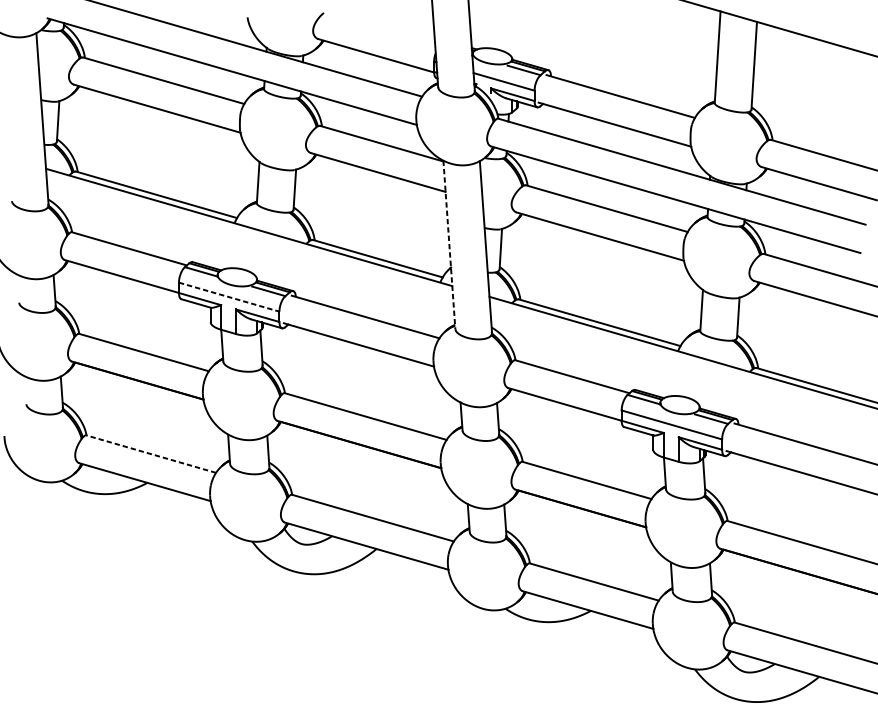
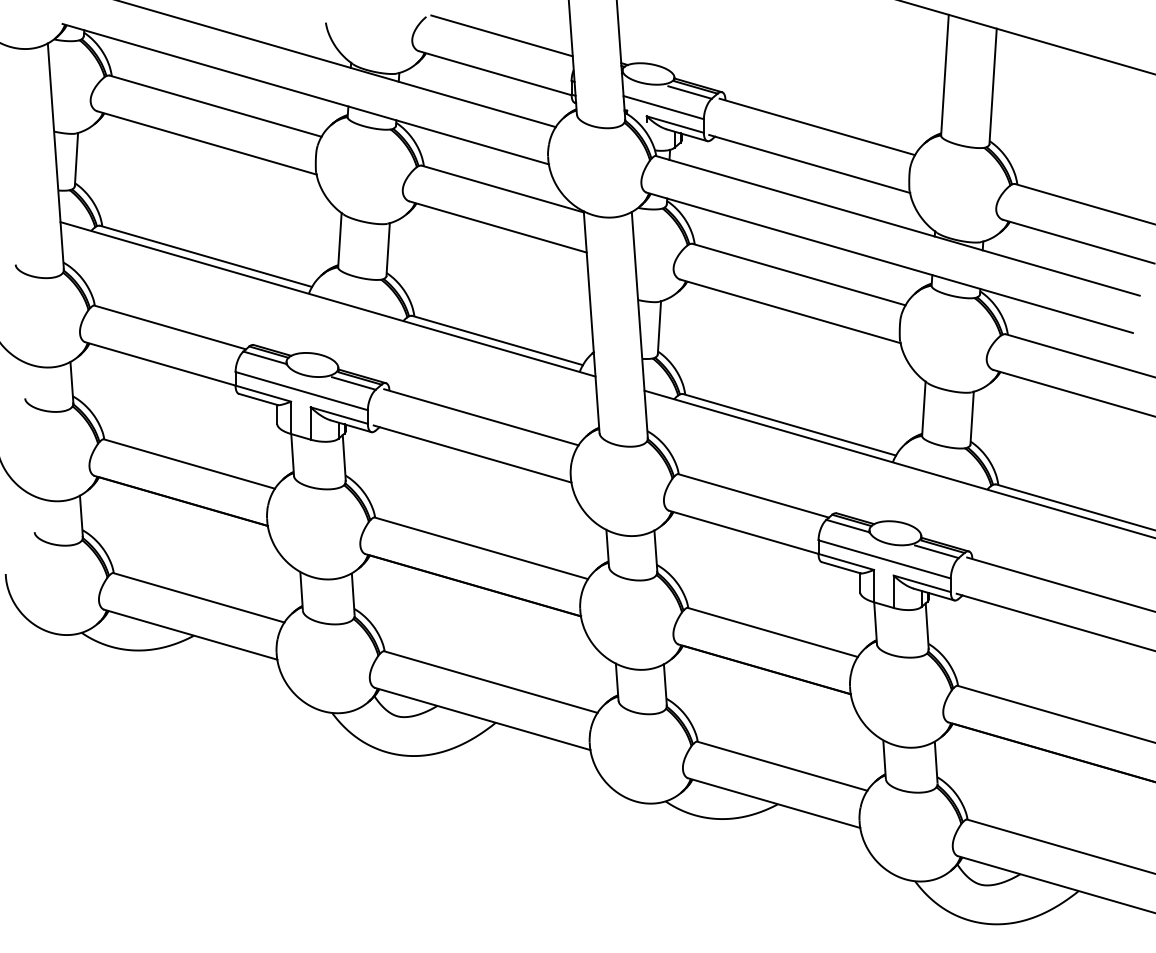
line: (380, 27) -> (501, 35), added
line: (449, 245) -> (591, 322), dashed -> solid
line: (229, 297) -> (301, 391), dashed -> solid
line: (150, 453) -> (198, 597), dashed -> solid

